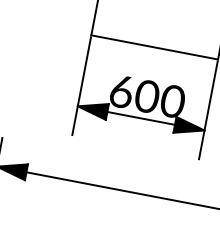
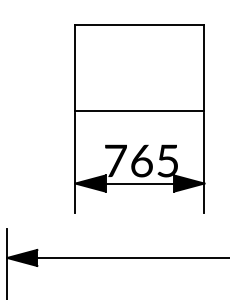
text: (148, 96) -> (142, 160), 600 -> 765

